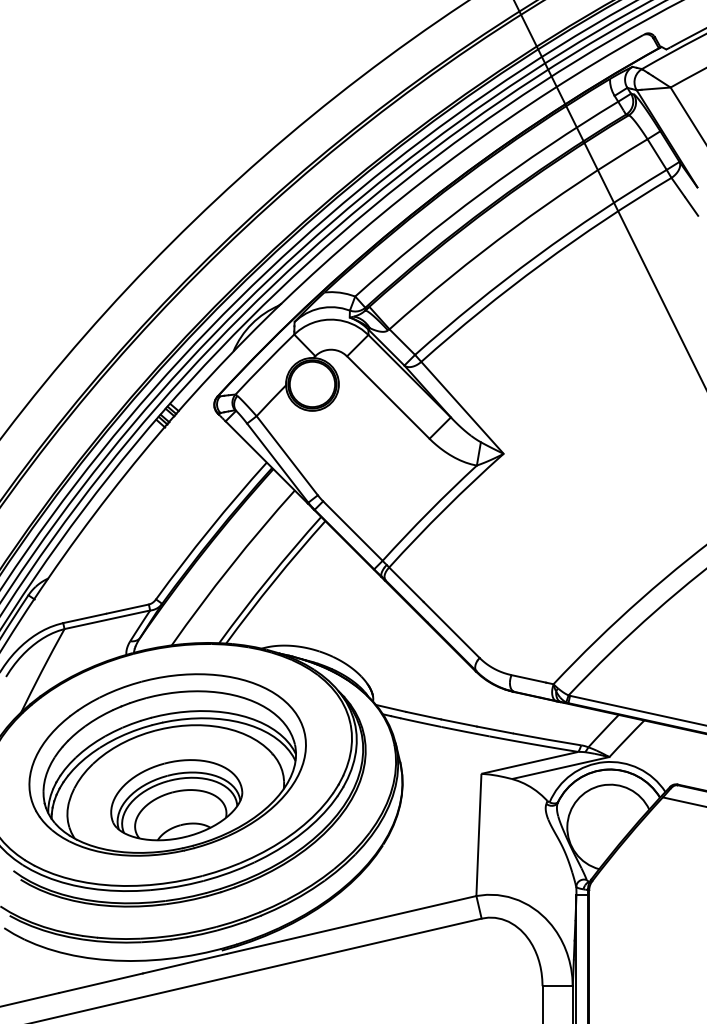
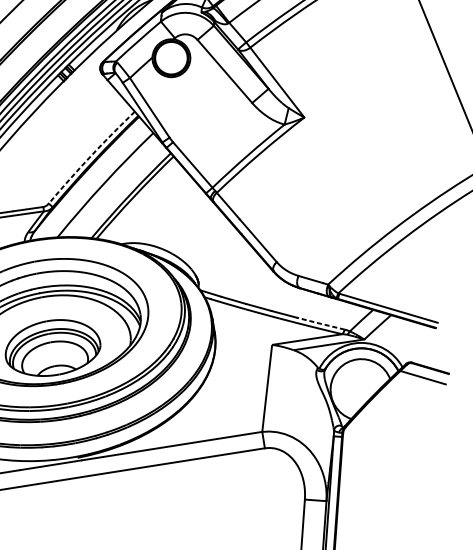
arc: (209, 529) -> (90, 156), solid -> dashed
line: (547, 739) -> (321, 323), solid -> dashed

